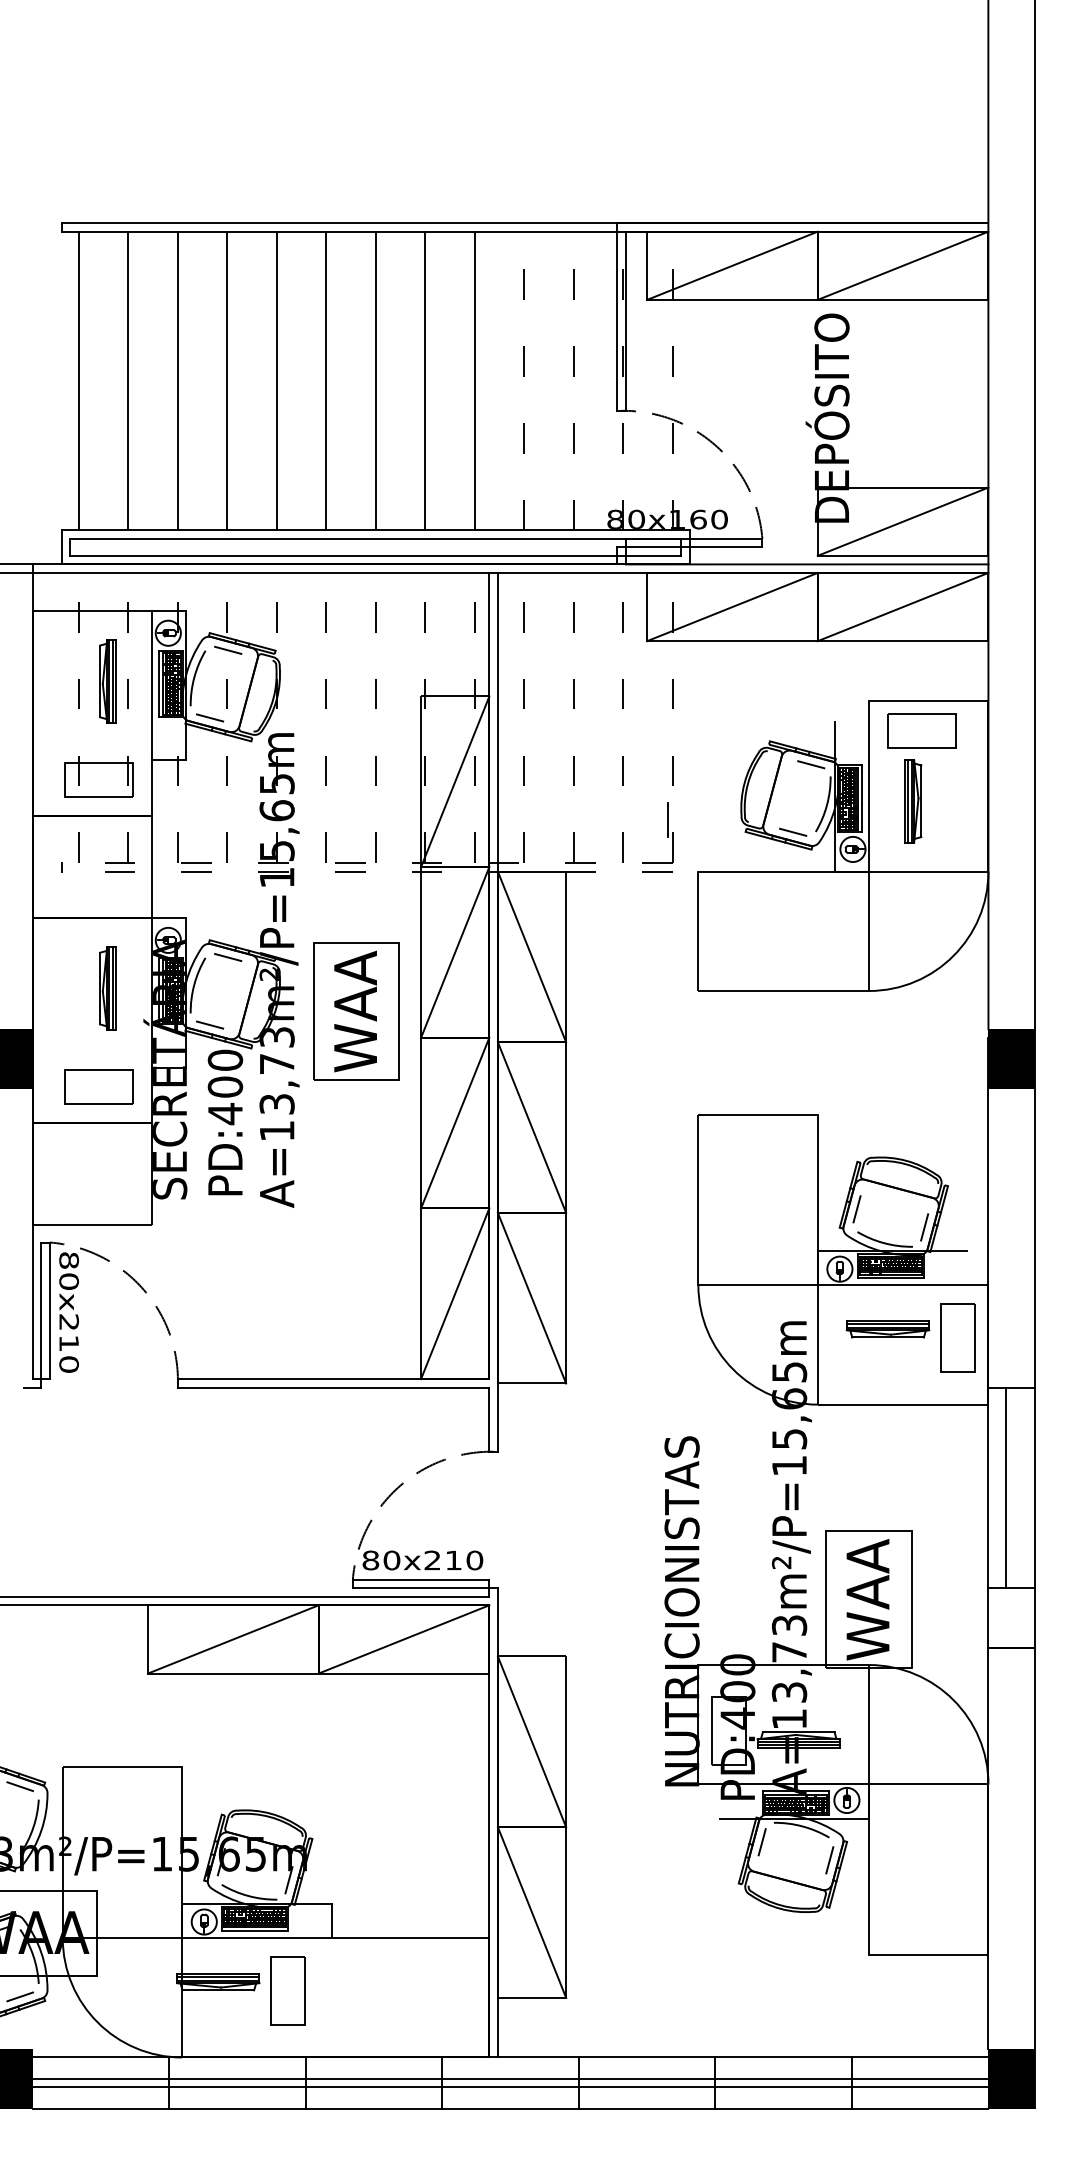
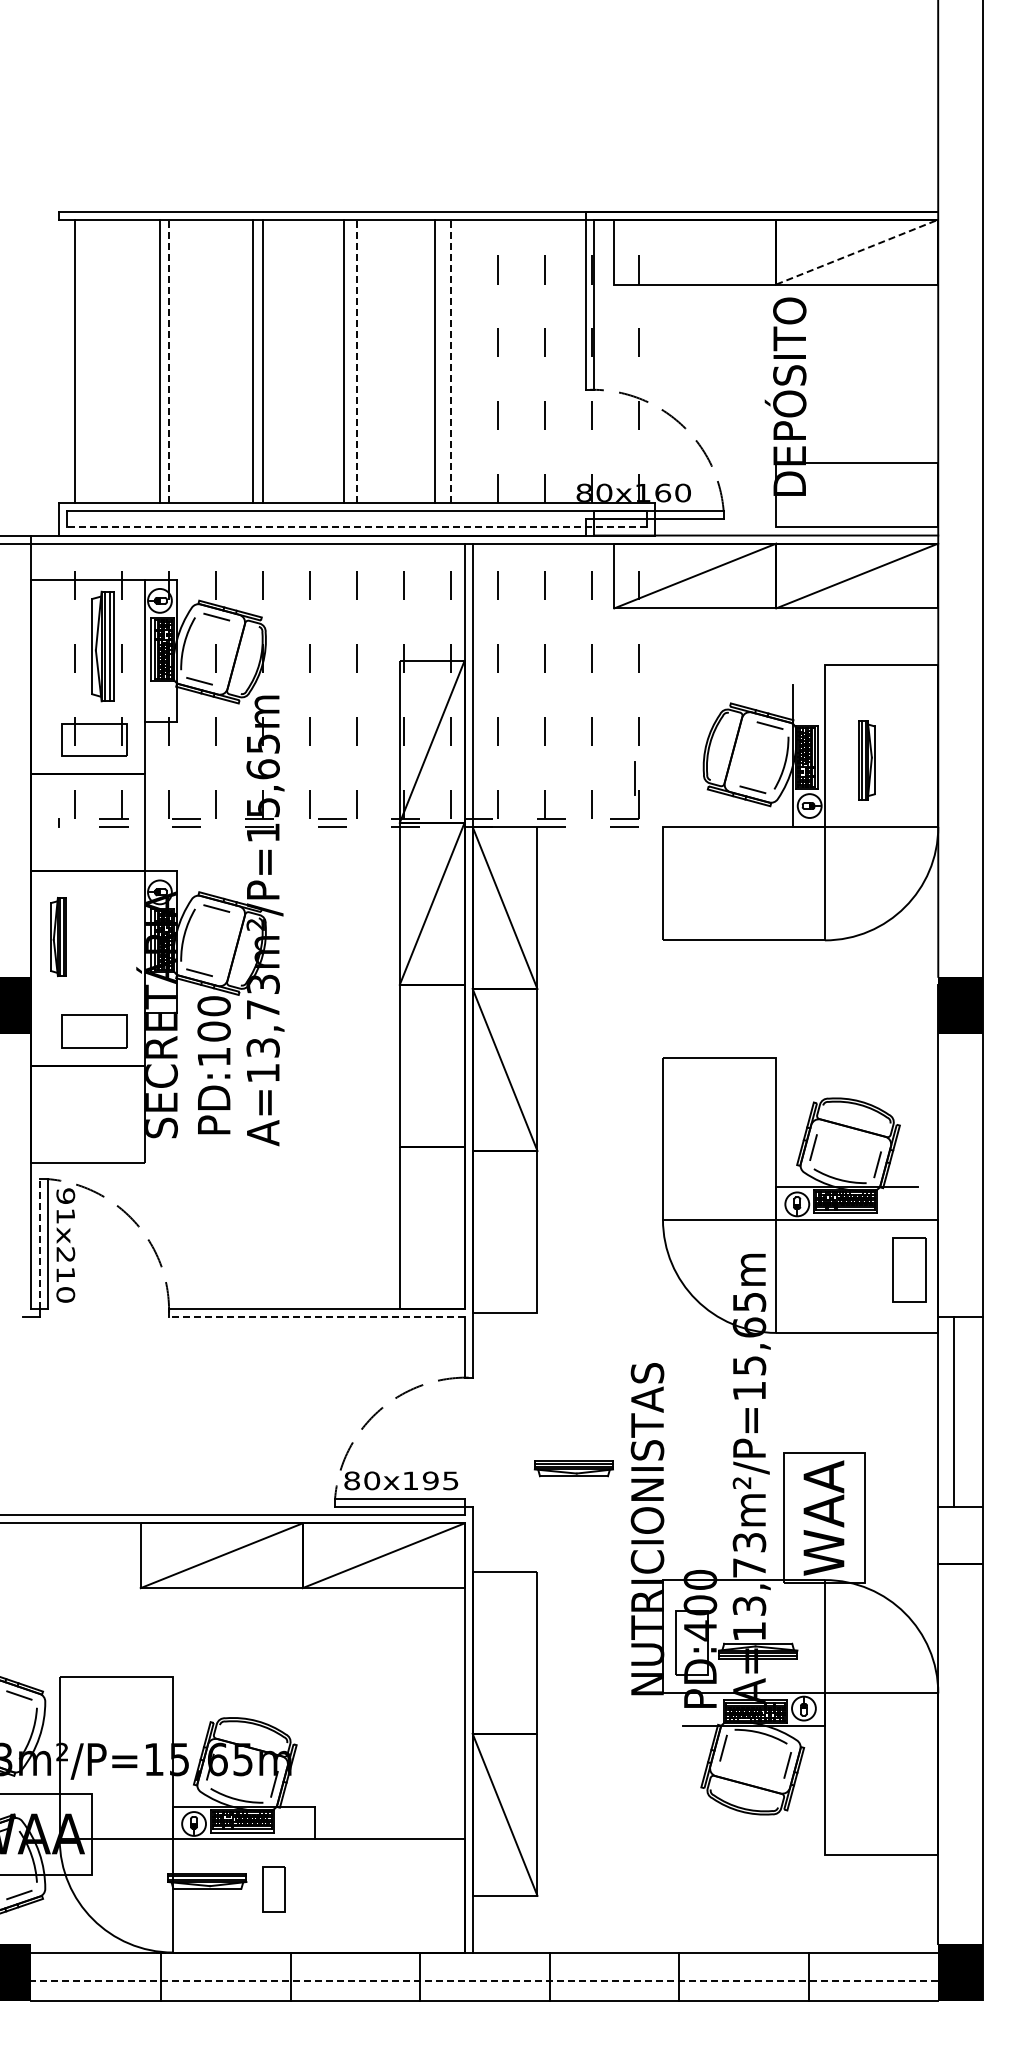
line: (732, 265) -> (695, 251), removed
line: (903, 265) -> (857, 251), solid -> dashed
line: (128, 381) -> (160, 361), moved
line: (178, 381) -> (169, 361), solid -> dashed
line: (227, 381) -> (253, 361), moved
line: (325, 381) -> (343, 361), moved
line: (375, 381) -> (356, 361), solid -> dashed
line: (424, 381) -> (434, 361), moved
line: (474, 381) -> (450, 361), solid -> dashed
line: (903, 521) -> (857, 494), removed
line: (375, 555) -> (356, 527), solid -> dashed
part: (107, 681) -> (102, 646), size x1.4
part: (922, 730) -> (875, 693), removed
part: (107, 989) -> (58, 937), moved
part: (356, 1011) -> (338, 959), removed
text: (225, 1113) -> (214, 1056), PD:400 -> PD:100
line: (454, 1122) -> (431, 1065), removed
text: (68, 1271) -> (65, 1206), 80x210 -> 91x210
line: (454, 1293) -> (431, 1227), removed
line: (531, 1297) -> (504, 1231), removed
line: (41, 1310) -> (39, 1243), solid -> dashed
part: (887, 1329) -> (573, 1468), moved
line: (333, 1387) -> (316, 1316), solid -> dashed
text: (453, 1560) -> (430, 1480), 80x210 -> 80x195
line: (531, 1741) -> (504, 1652), removed
part: (287, 1991) -> (273, 1889), size x0.7
line: (510, 2078) -> (484, 1972), removed
line: (510, 2086) -> (484, 1980), solid -> dashed

